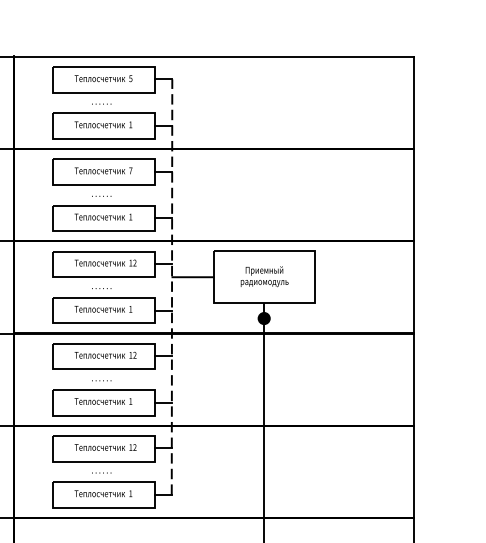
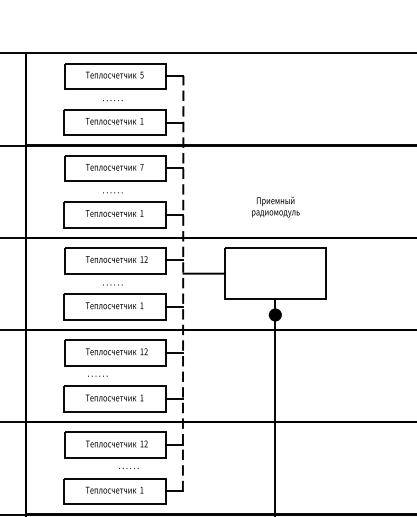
text: (264, 276) -> (275, 206), moved
text: (101, 380) -> (97, 375), moved
text: (101, 472) -> (128, 467), moved

